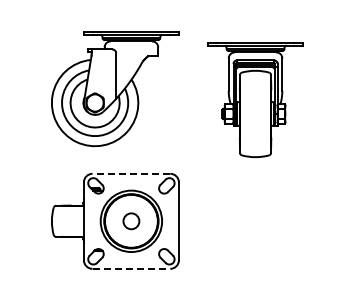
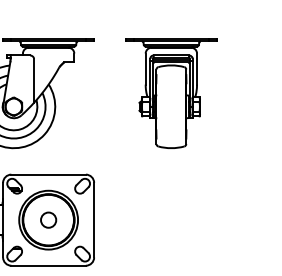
part: (255, 99) -> (171, 92), moved
line: (131, 173) -> (48, 174), dashed -> solid
line: (131, 268) -> (48, 265), dashed -> solid

